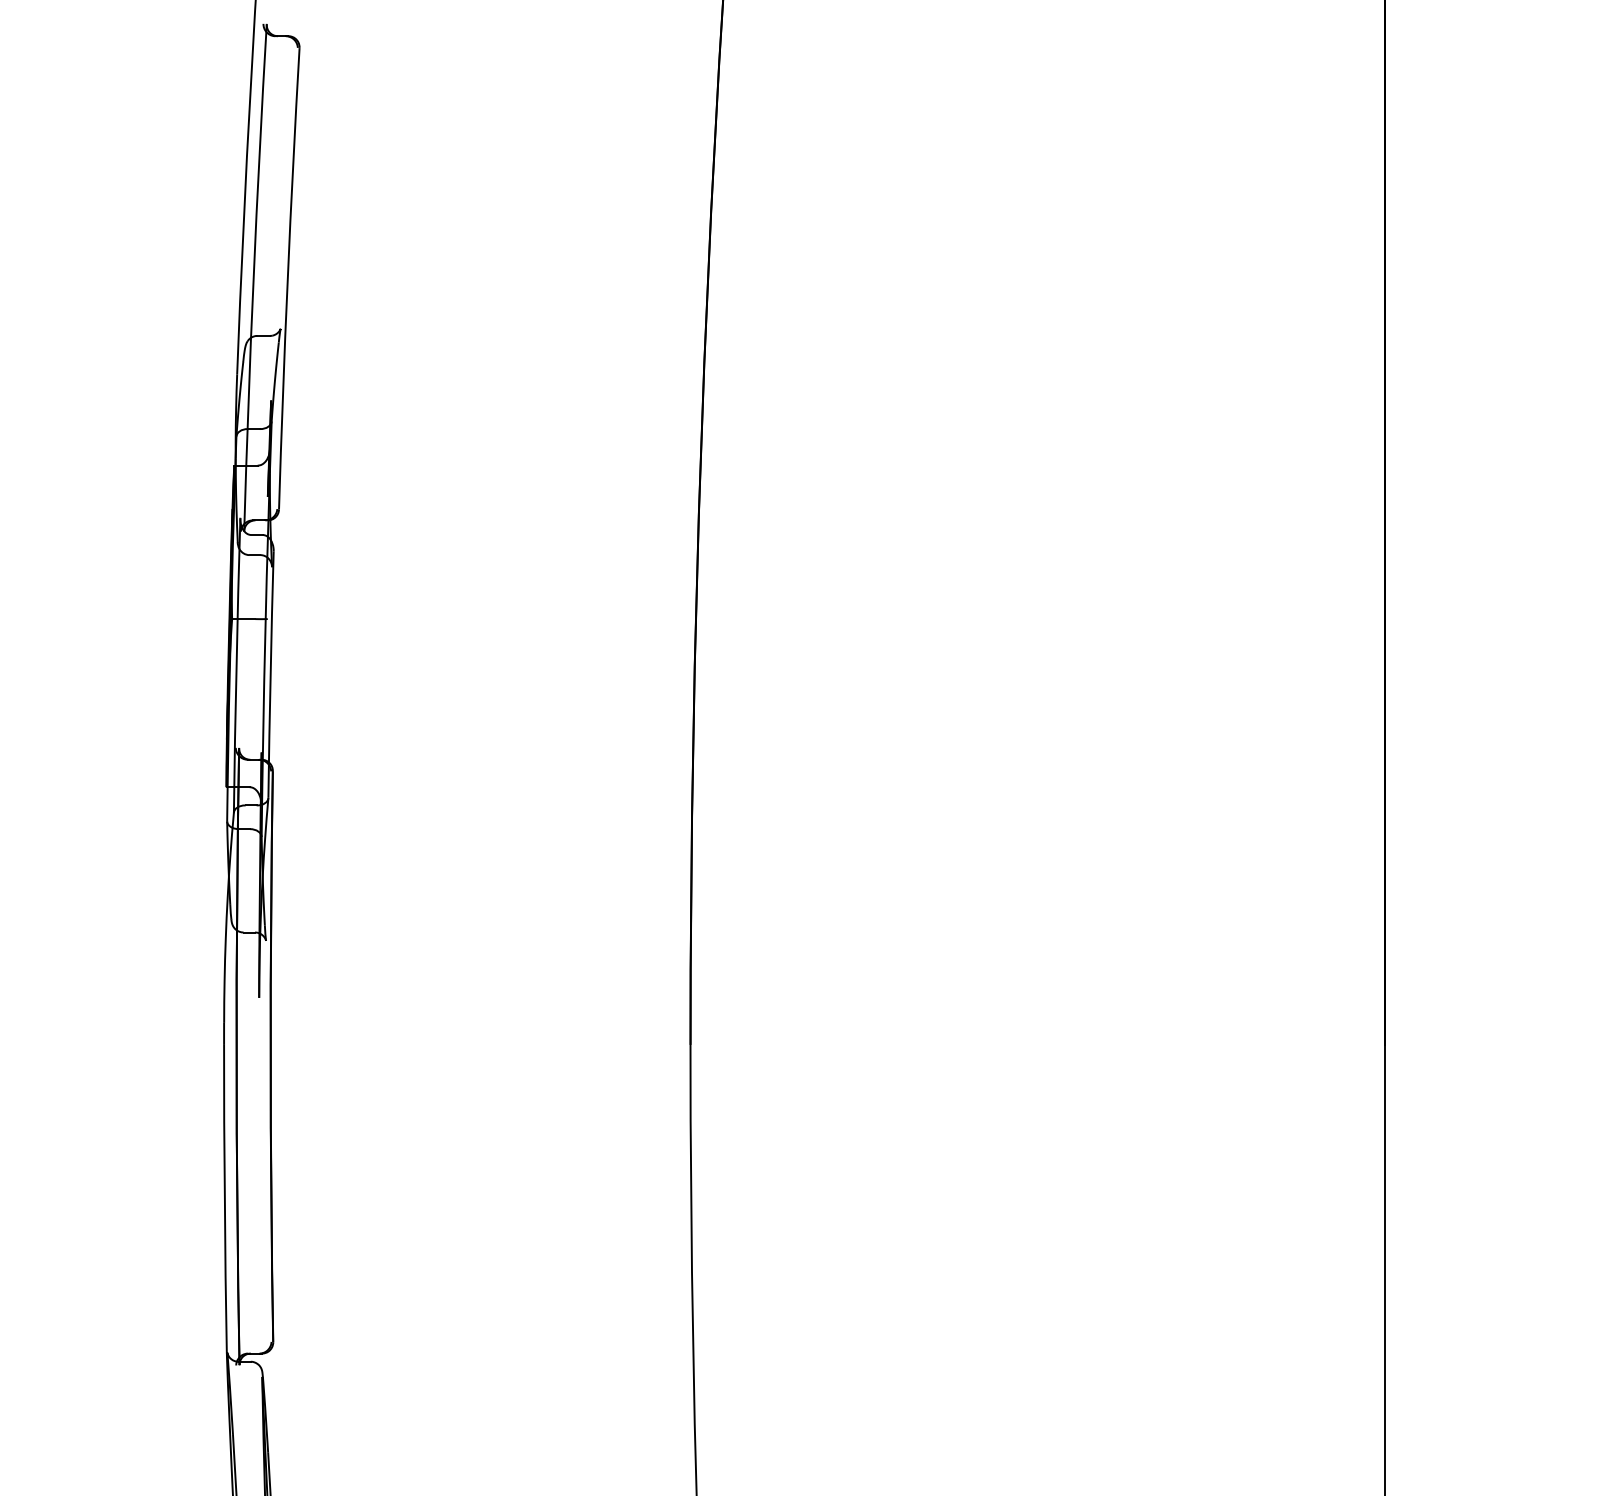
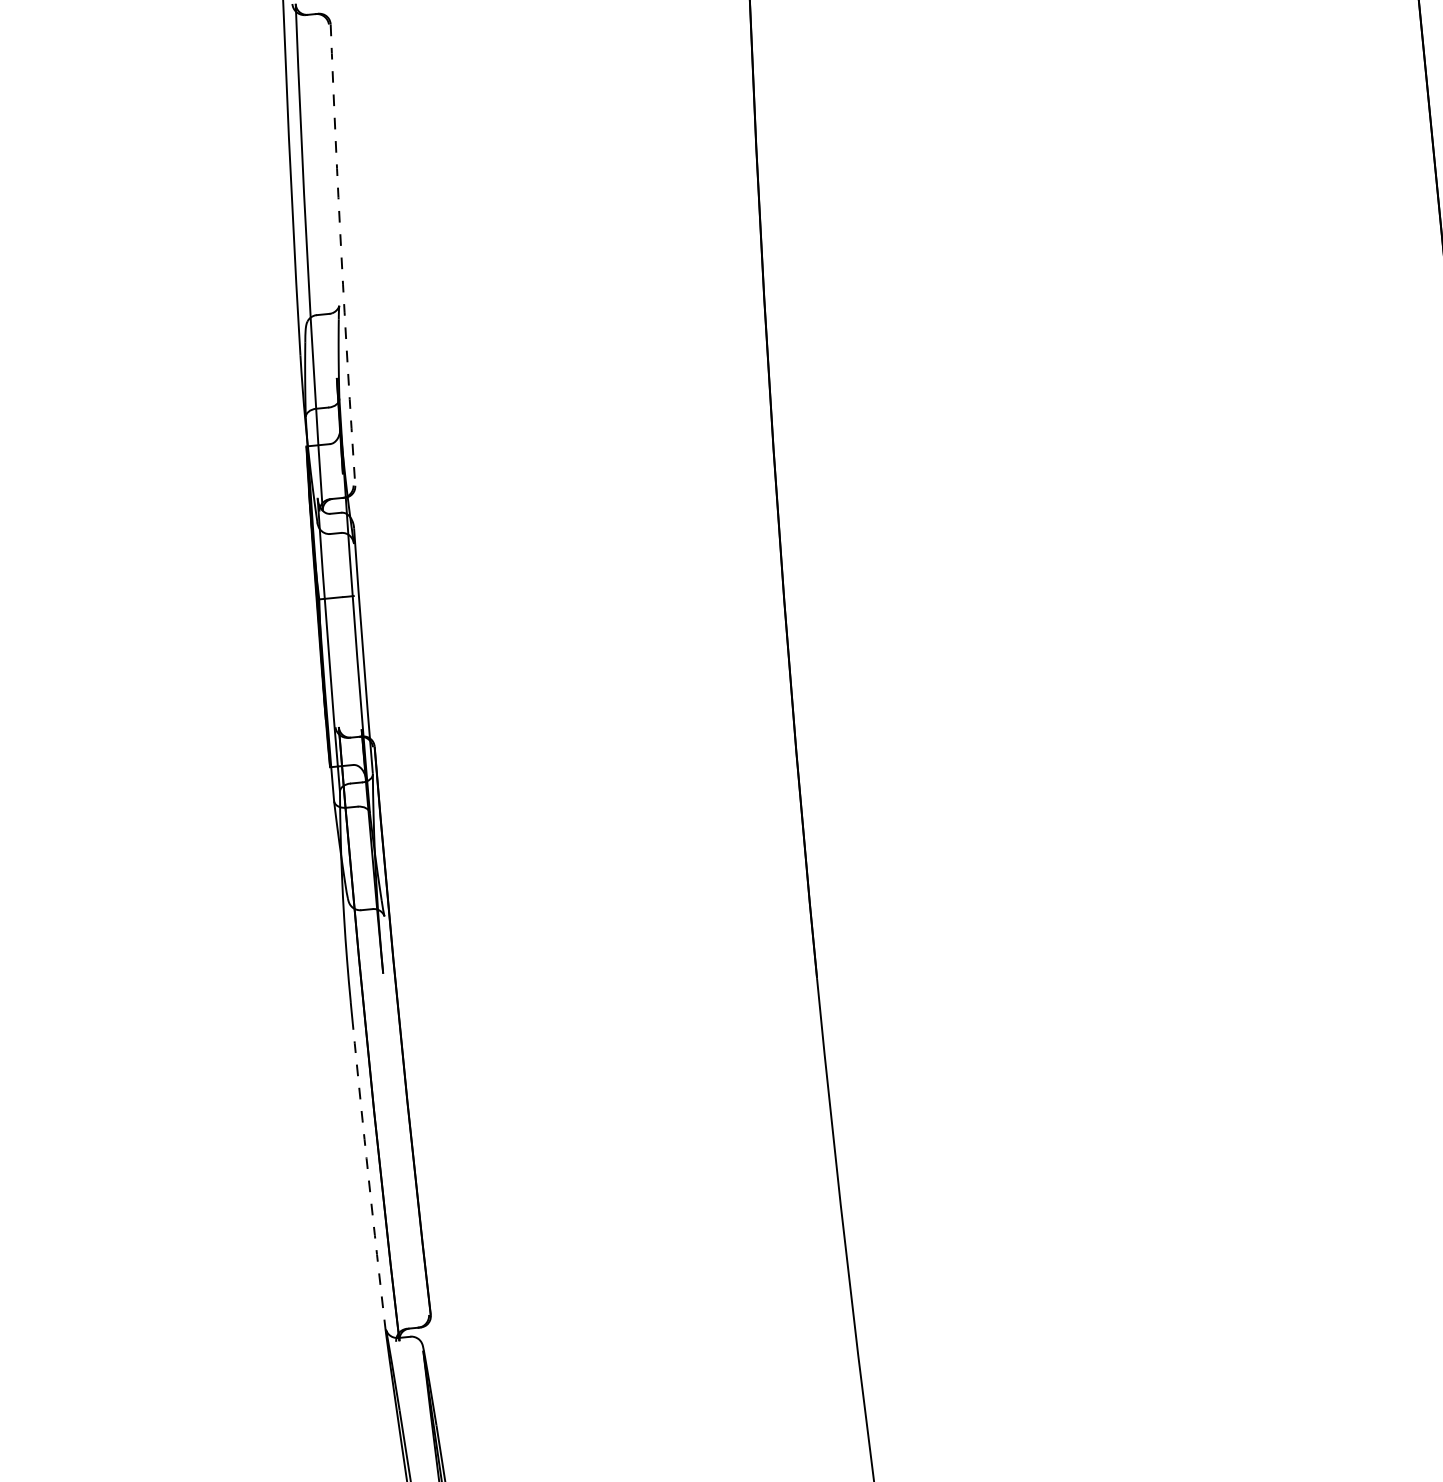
arc: (287, 278) -> (341, 255), solid -> dashed
arc: (224, 1199) -> (368, 1177), solid -> dashed

